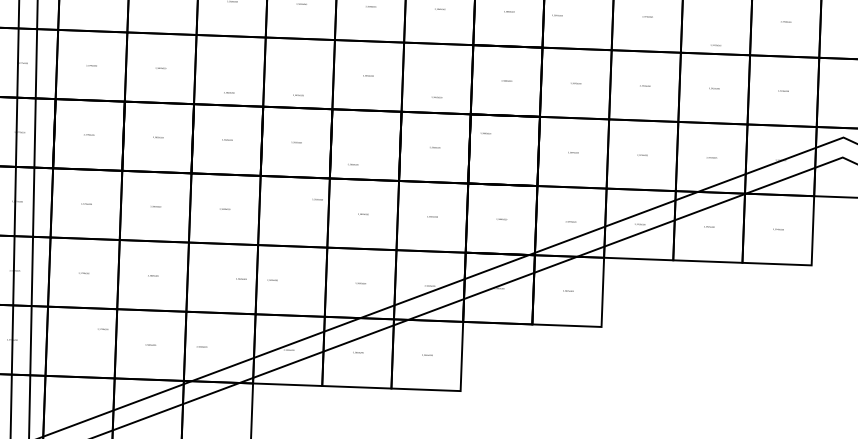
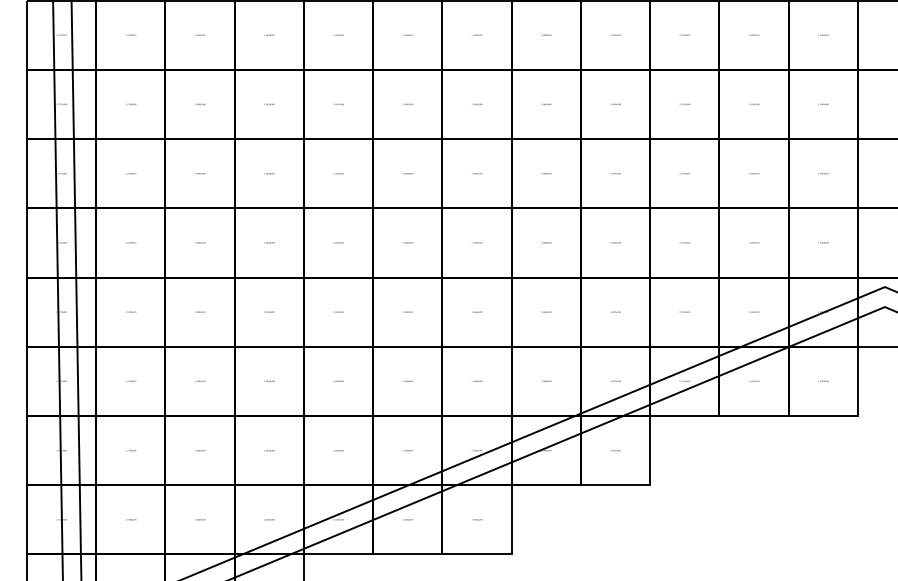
text: (557, 15) -> (615, 173), moved
text: (716, 45) -> (754, 173), moved
text: (229, 92) -> (269, 242), moved
text: (298, 94) -> (338, 242), moved
text: (437, 97) -> (477, 242), moved
text: (486, 132) -> (546, 311), moved
text: (353, 164) -> (408, 311), moved
text: (317, 198) -> (338, 380), moved
text: (241, 279) -> (269, 450), moved
text: (272, 280) -> (338, 450), moved
text: (103, 328) -> (131, 519), moved
text: (202, 346) -> (269, 519), moved

